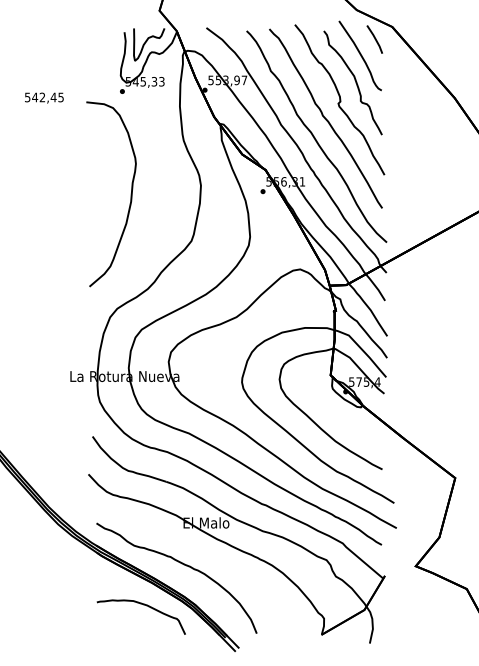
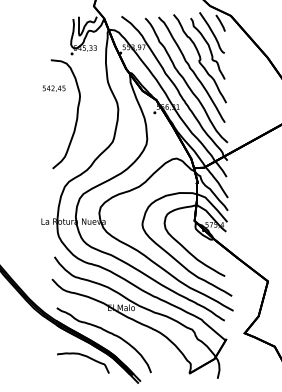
text: (43, 97) -> (53, 88), moved

